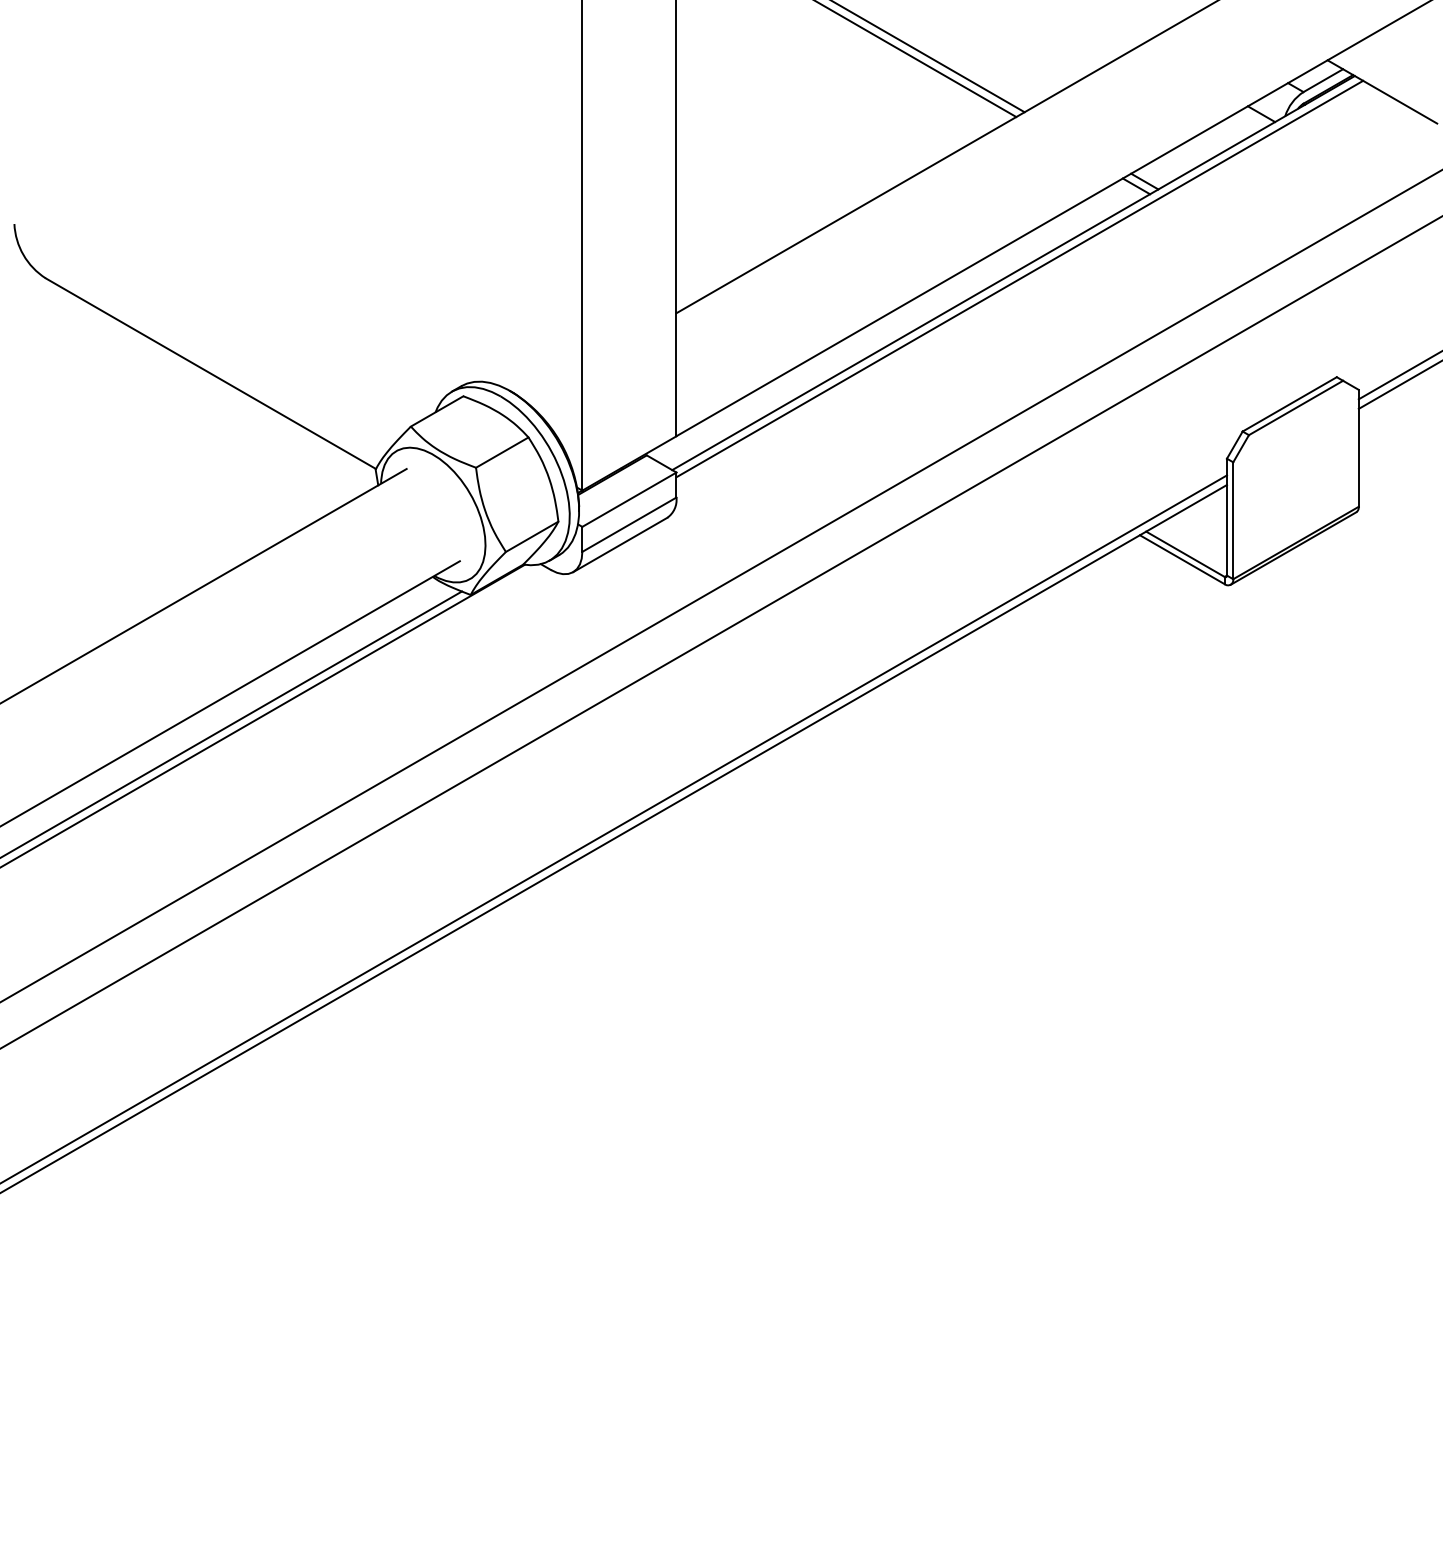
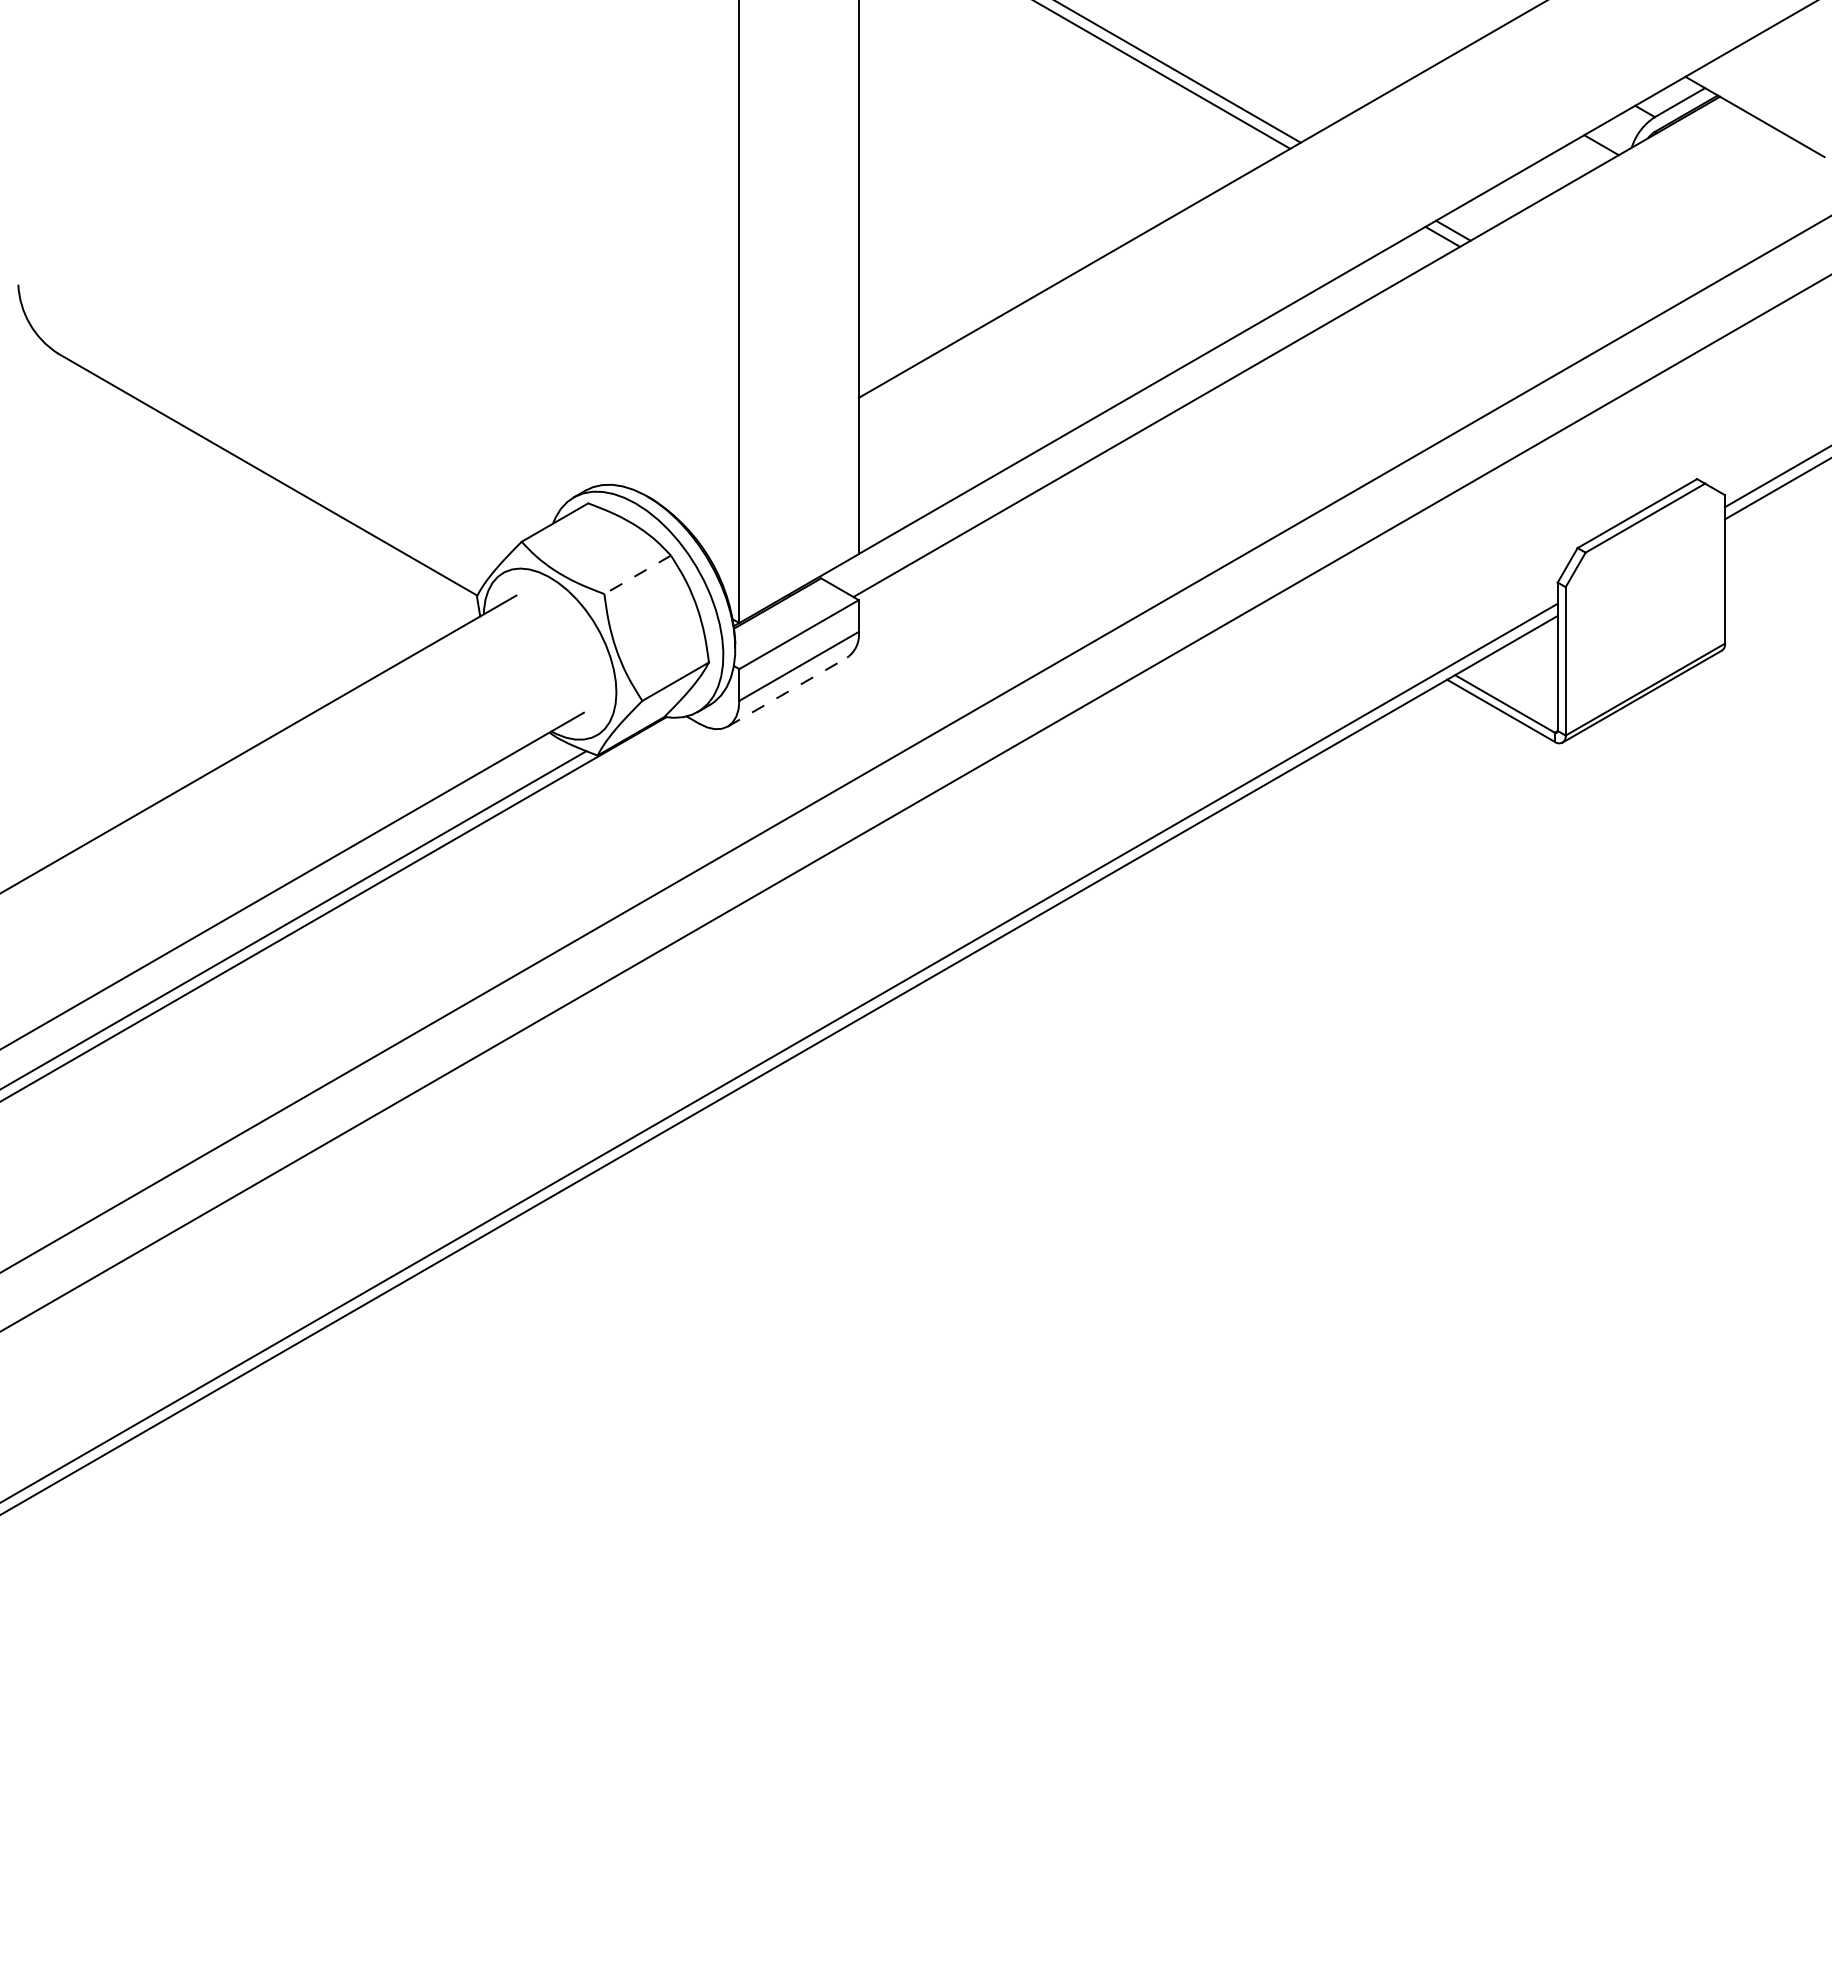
line: (1019, 279) -> (1294, 354), removed
line: (502, 453) -> (637, 575), solid -> dashed
line: (620, 545) -> (787, 692), solid -> dashed

